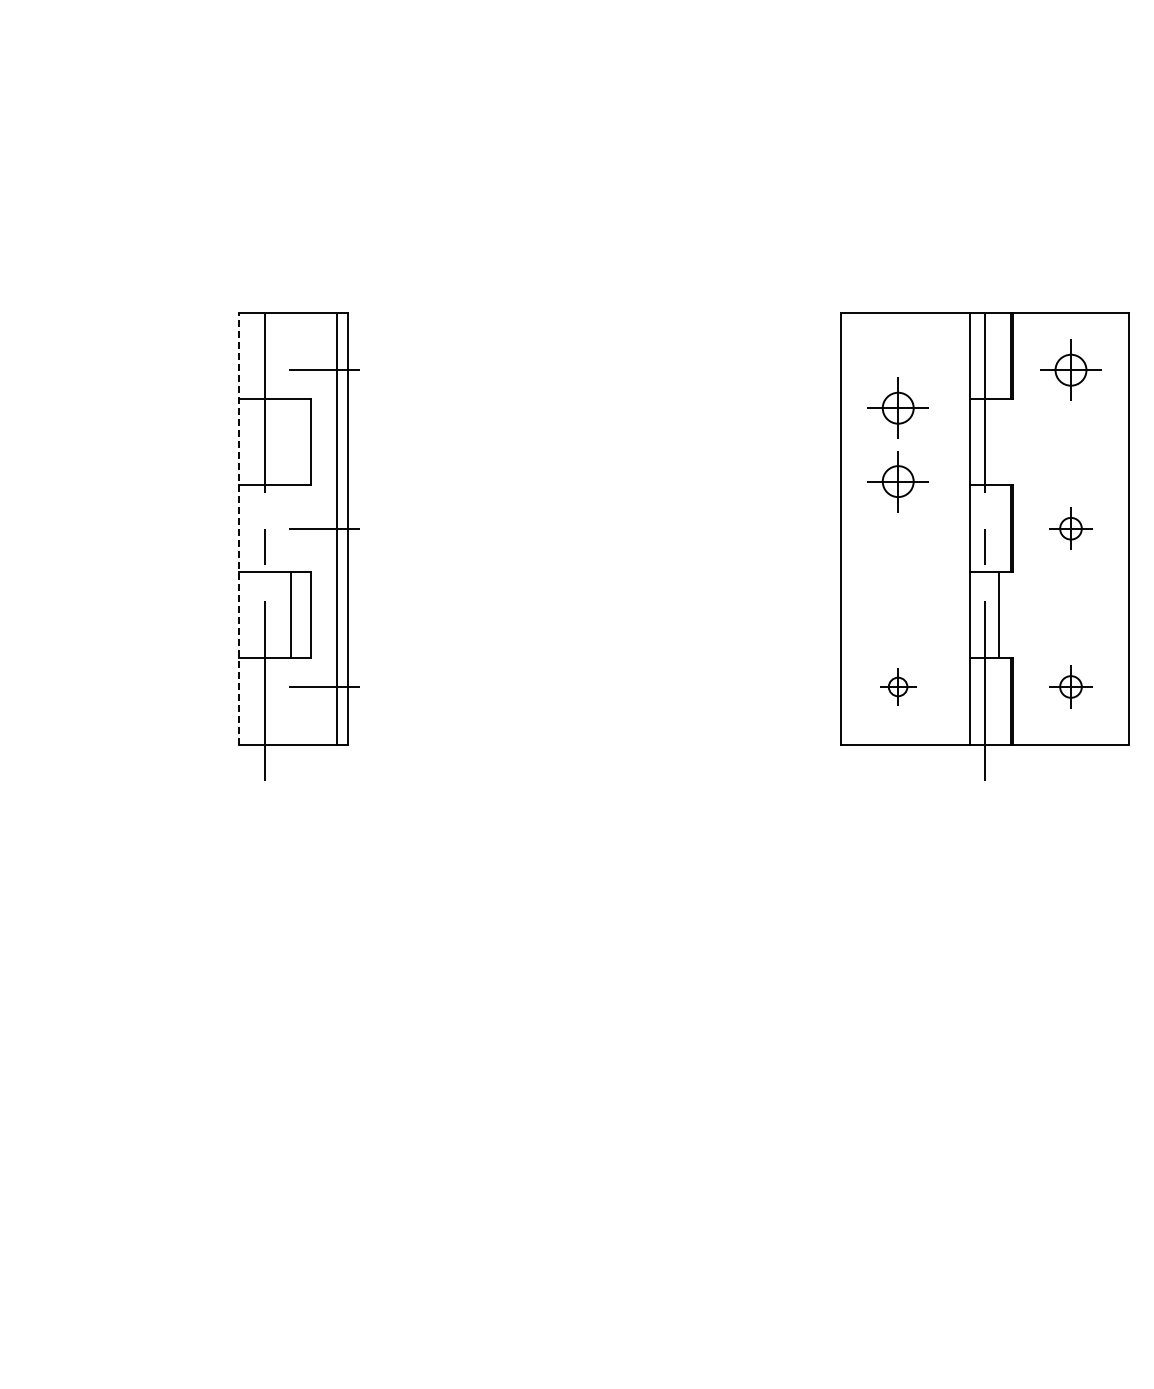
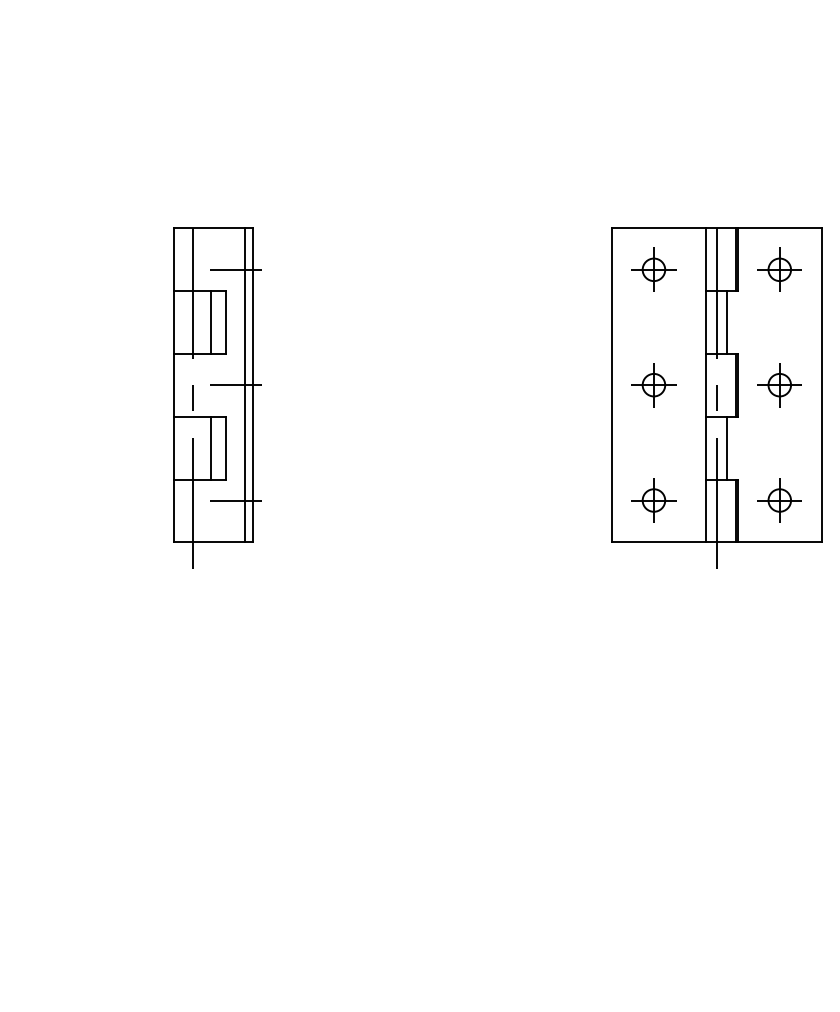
part: (897, 407) -> (653, 269), moved
line: (290, 442) -> (211, 322), added
line: (999, 442) -> (727, 322), added
part: (897, 481) -> (653, 385), moved
line: (238, 528) -> (173, 385), dashed -> solid
part: (1070, 528) -> (779, 385), size x1.43
part: (897, 686) -> (653, 500), size x1.67
part: (1070, 686) -> (779, 500), size x1.43

